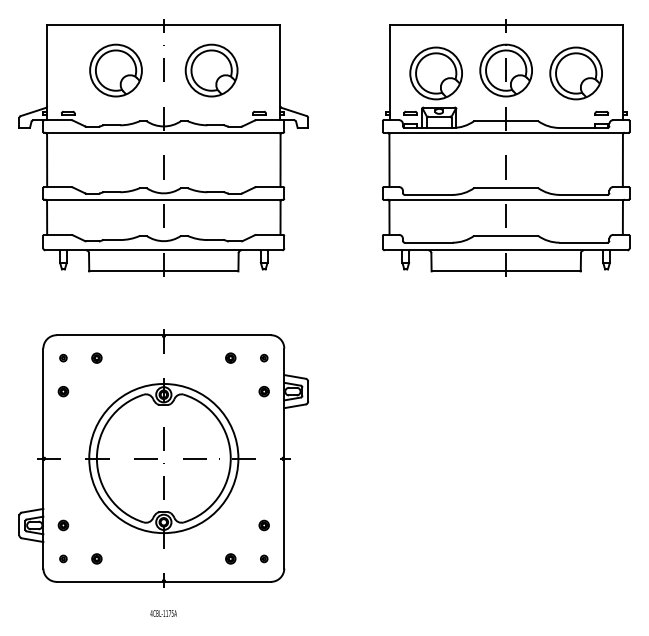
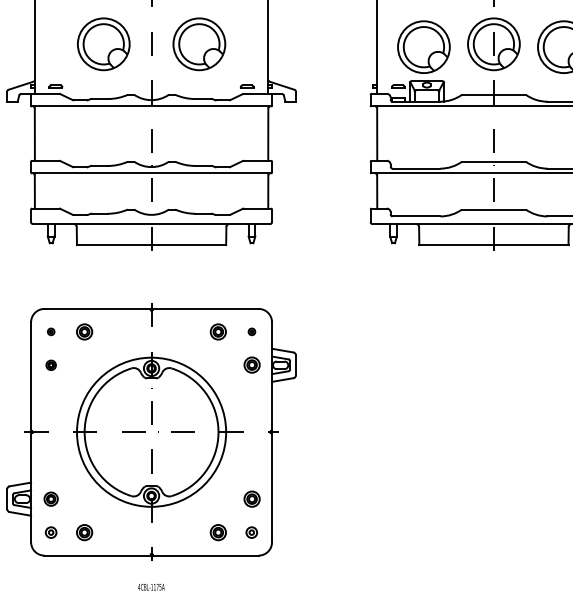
part: (96, 357) -> (84, 331), size x1.6
part: (230, 357) -> (218, 331), size x1.6
part: (263, 391) -> (251, 365), size x1.6
part: (63, 525) -> (51, 499), size x1.4
part: (263, 525) -> (251, 499), size x1.6
part: (63, 558) -> (51, 532), size x1.6
part: (96, 558) -> (84, 532), size x1.6
part: (230, 558) -> (218, 532), size x1.6
part: (264, 558) -> (252, 532), size x1.6

